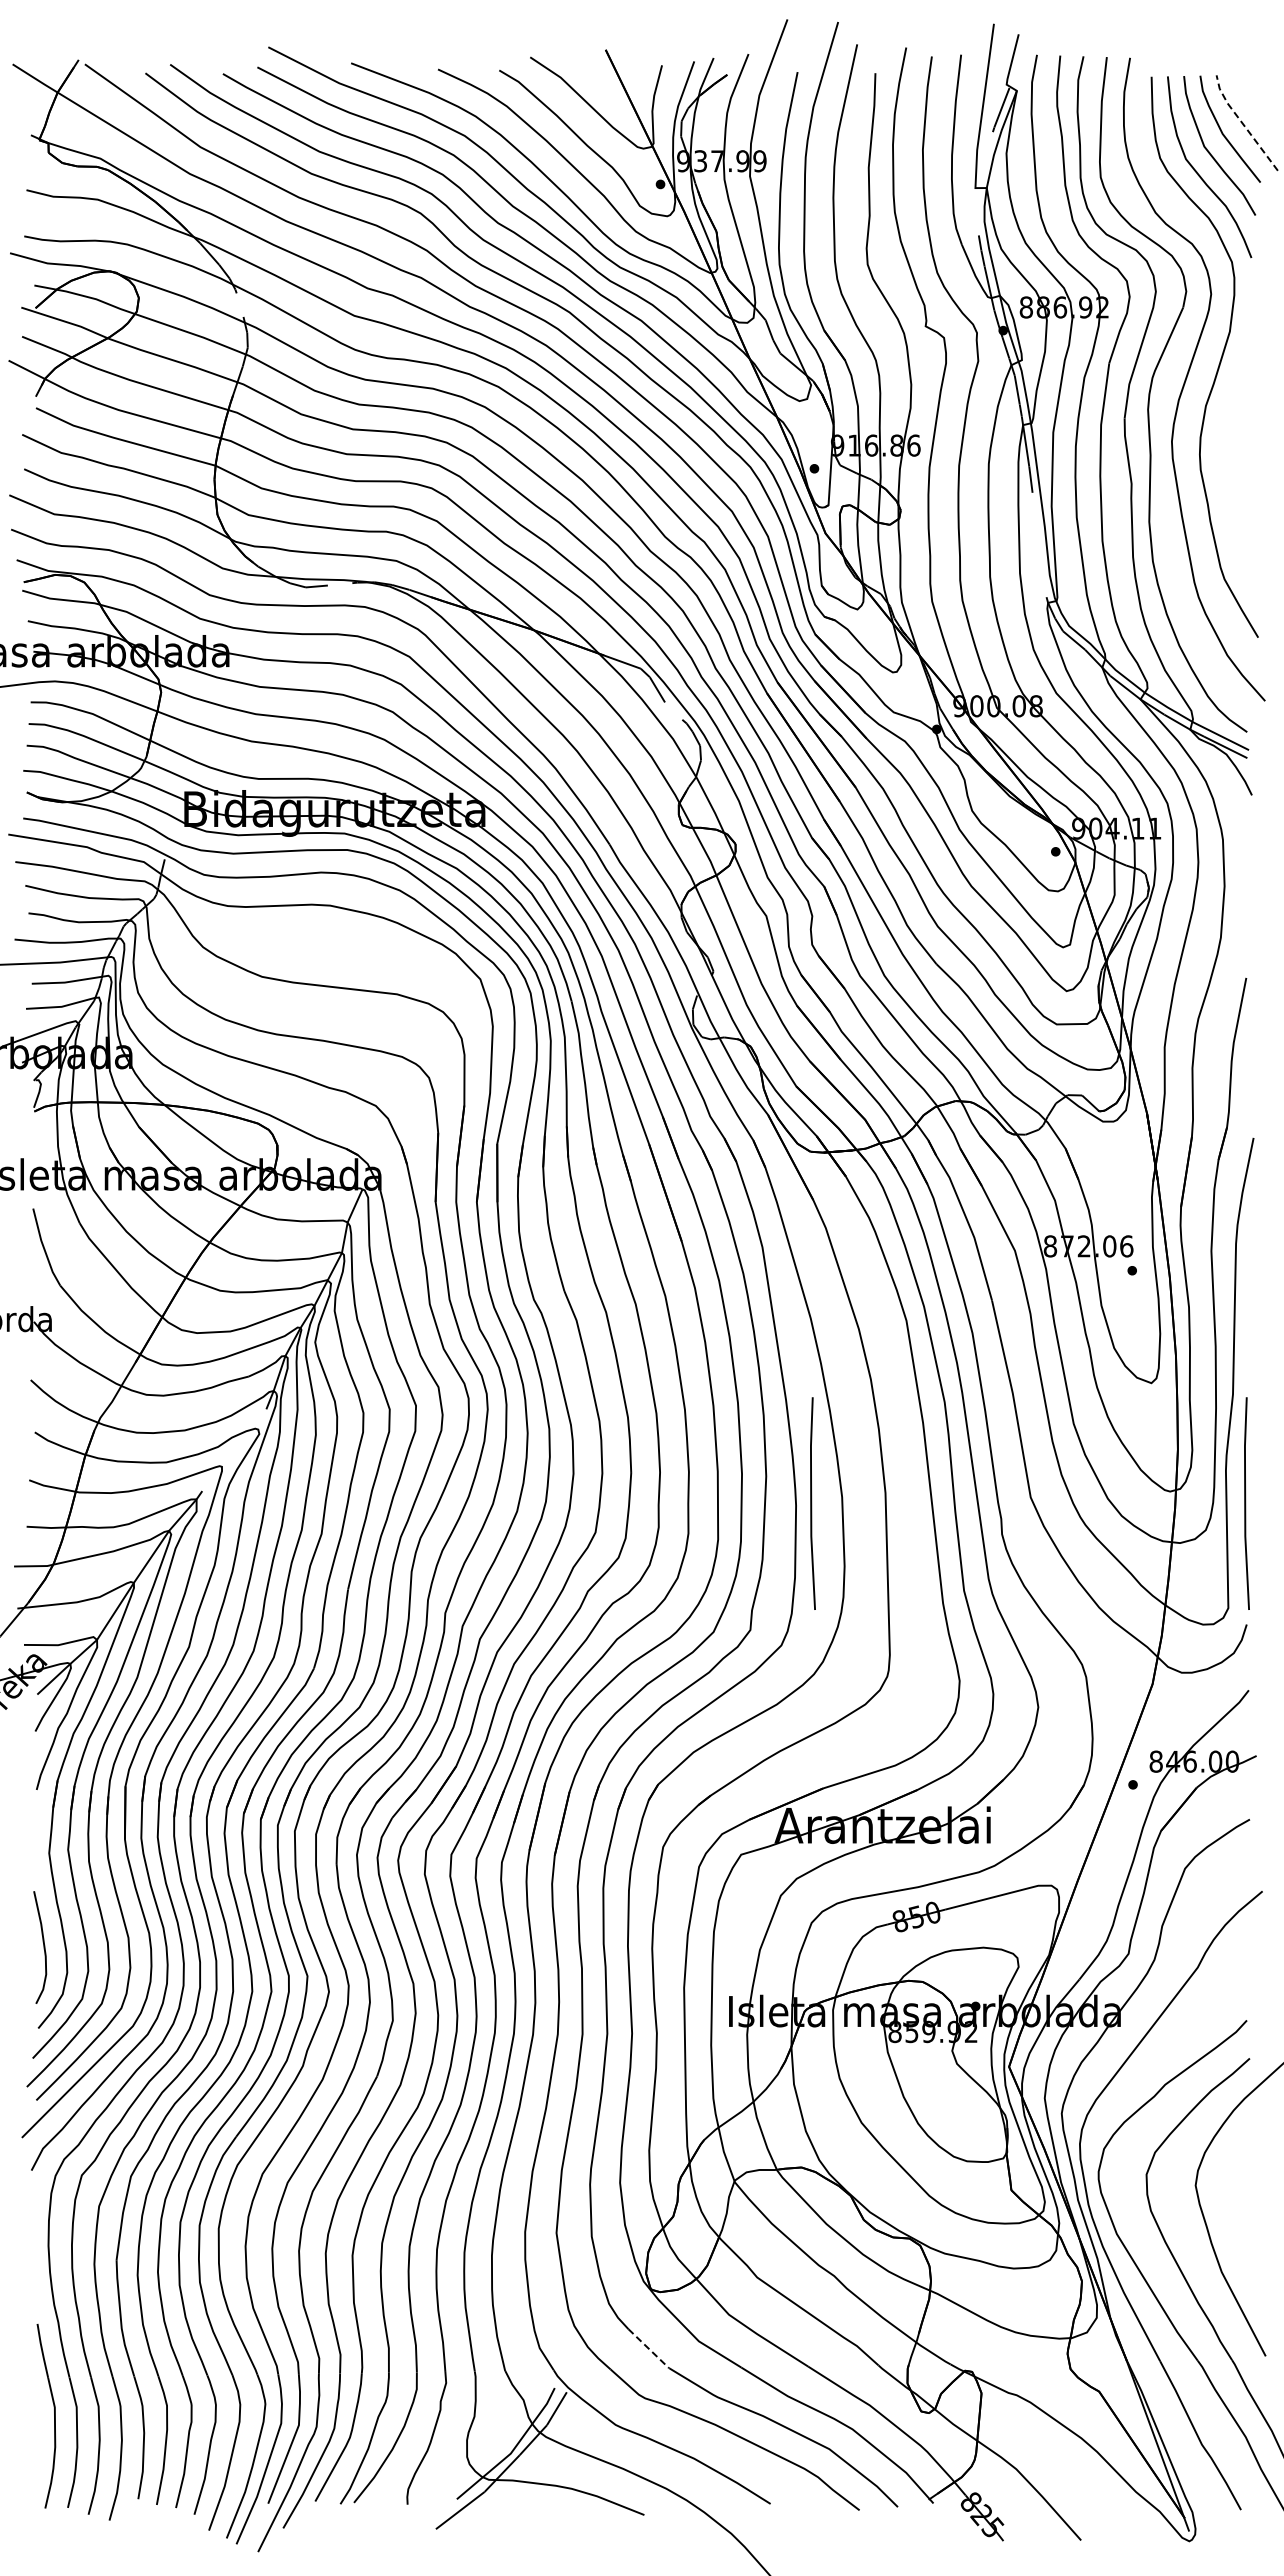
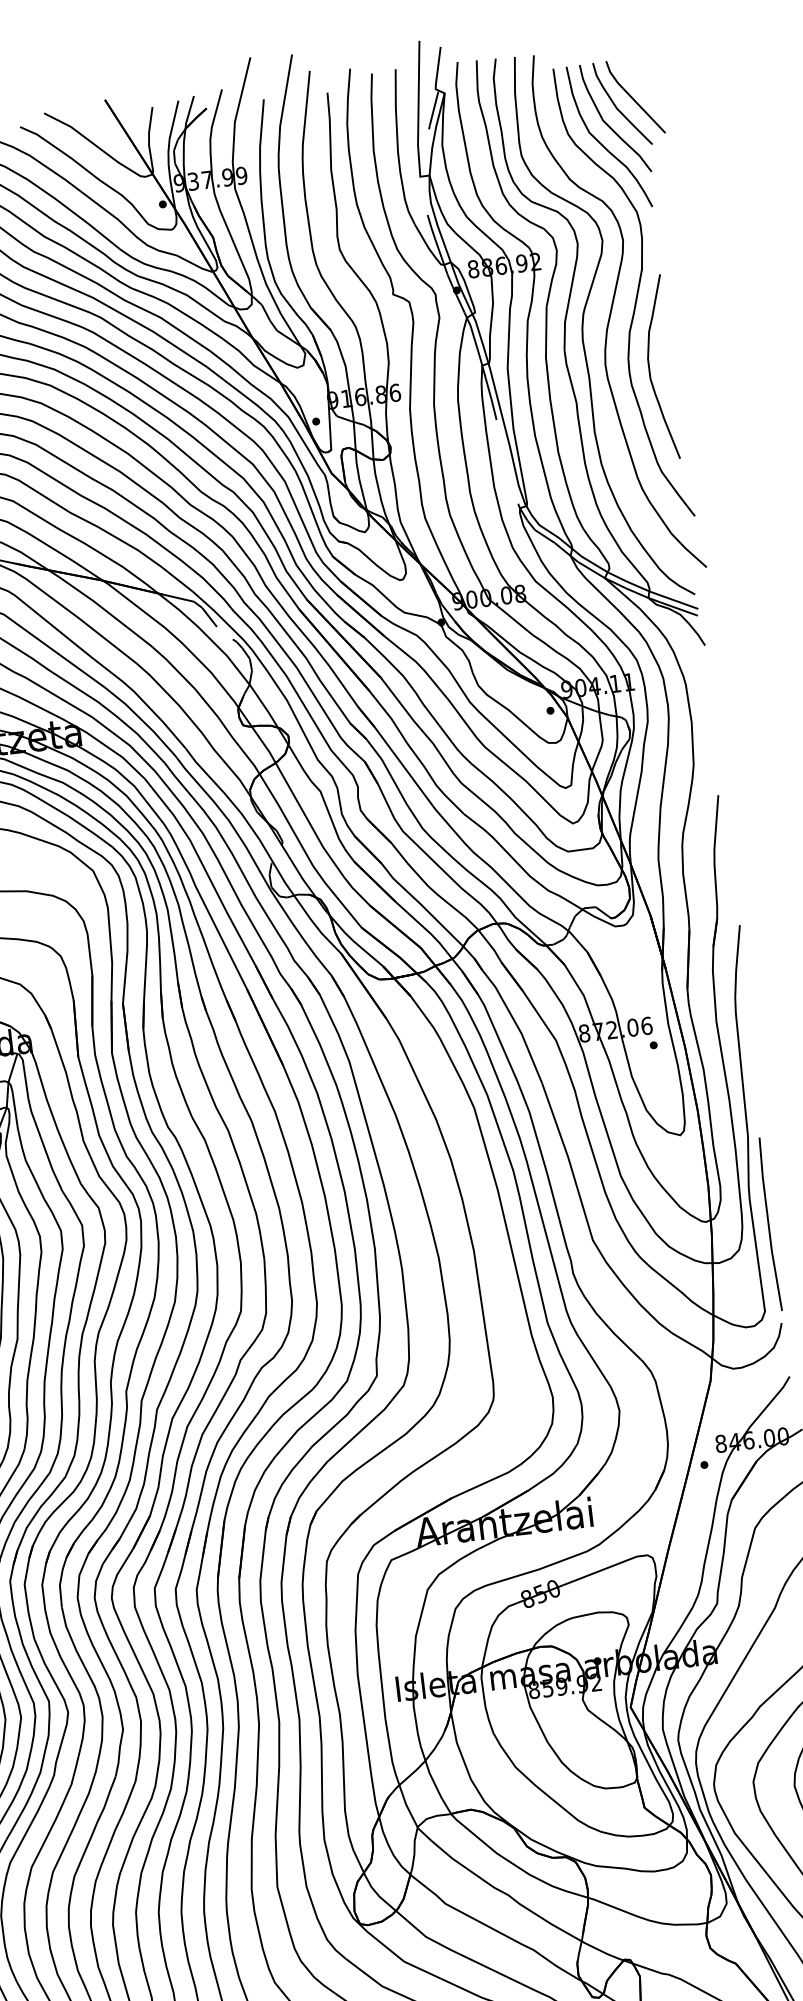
line: (1242, 123) -> (632, 98), dashed -> solid
curve: (1225, 453) -> (650, 369), added
line: (812, 1503) -> (415, 1266), removed
line: (649, 2349) -> (364, 1973), dashed -> solid

